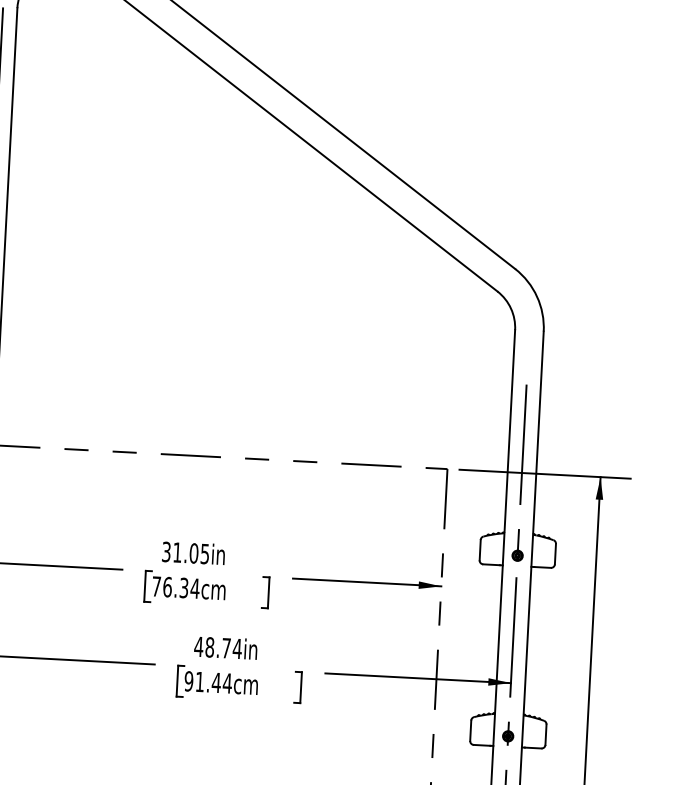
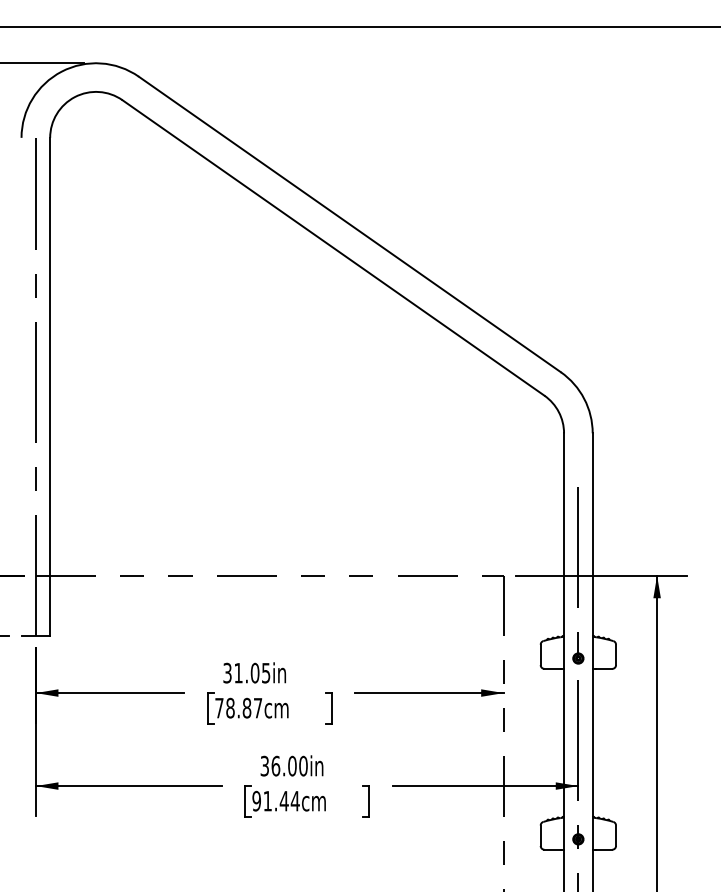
text: (181, 587) -> (244, 707), 76.34cm -> 78.87cm
text: (217, 647) -> (283, 765), 48.74in -> 36.00in

